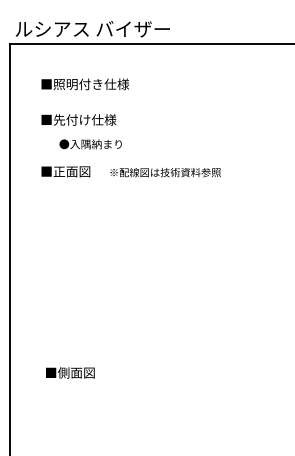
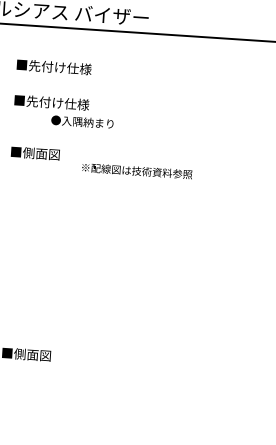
text: (90, 84) -> (65, 68), ■照明付き仕様 -> ■先付け仕様
text: (90, 144) -> (82, 122), moved
text: (59, 171) -> (29, 152), ■正面図 -> ■側面図
text: (165, 172) -> (137, 171), moved

